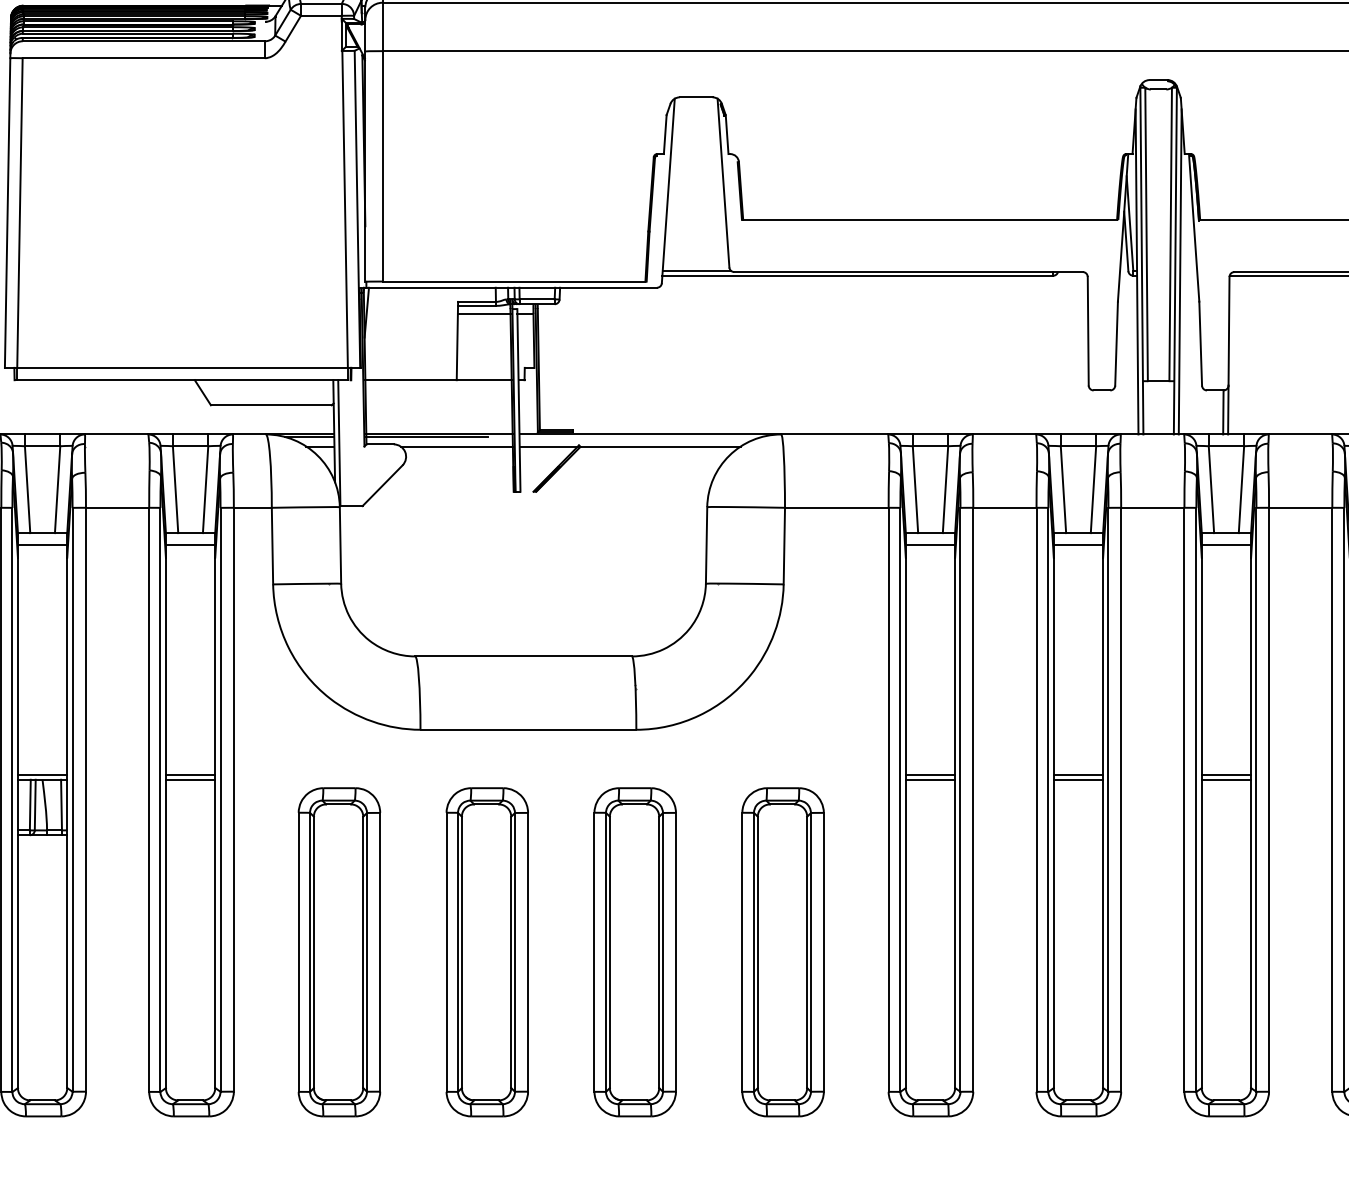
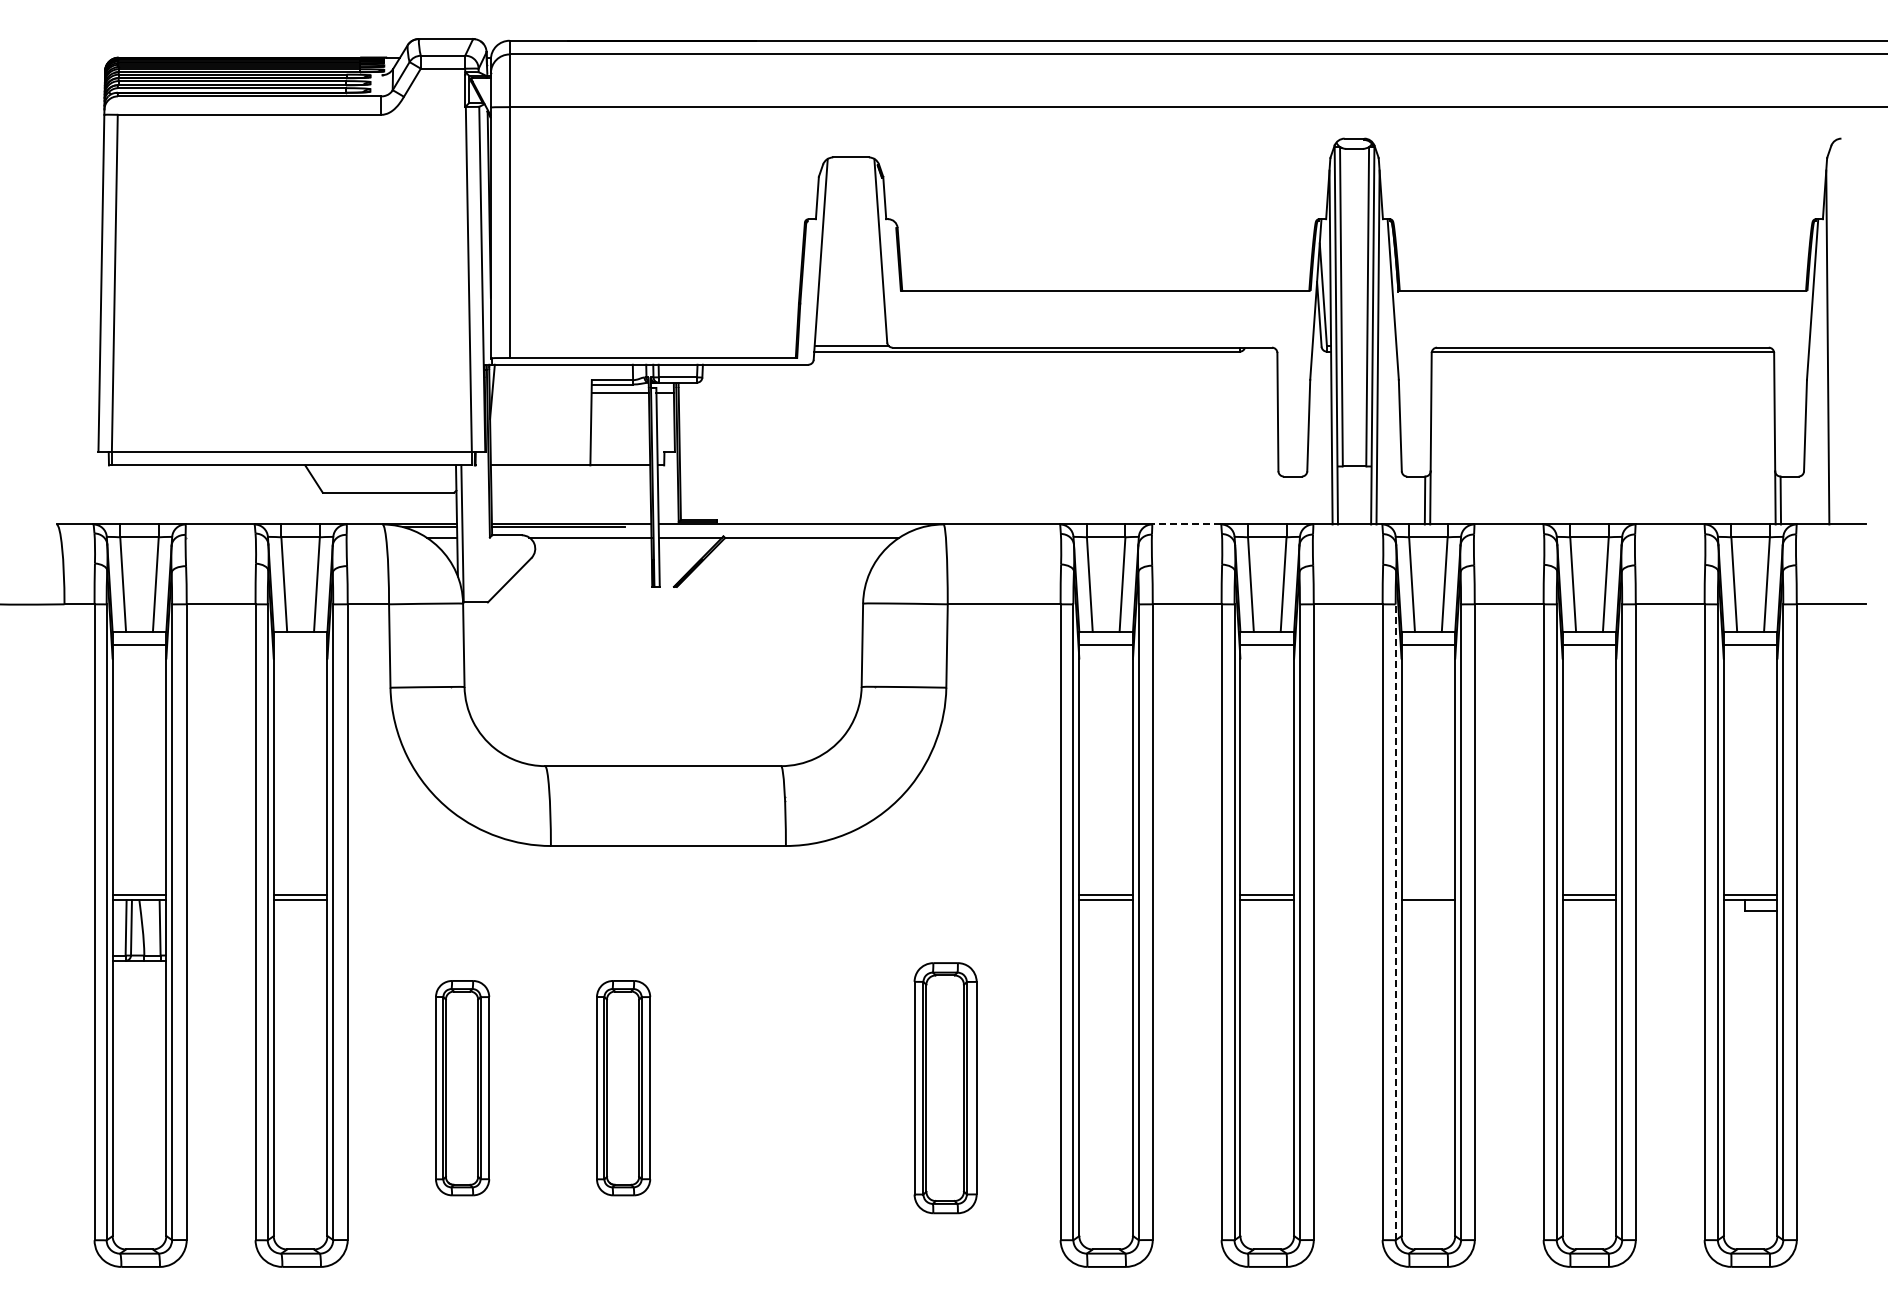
line: (1004, 434) -> (1186, 524), solid -> dashed
line: (190, 545) -> (300, 645), removed
line: (1226, 775) -> (1428, 895), removed
line: (1196, 800) -> (1395, 922), solid -> dashed
part: (339, 951) -> (462, 1087), size x0.6
part: (487, 951) -> (623, 1087), size x0.6
part: (635, 951) -> (784, 1087), removed
part: (782, 951) -> (945, 1087), size x0.7

